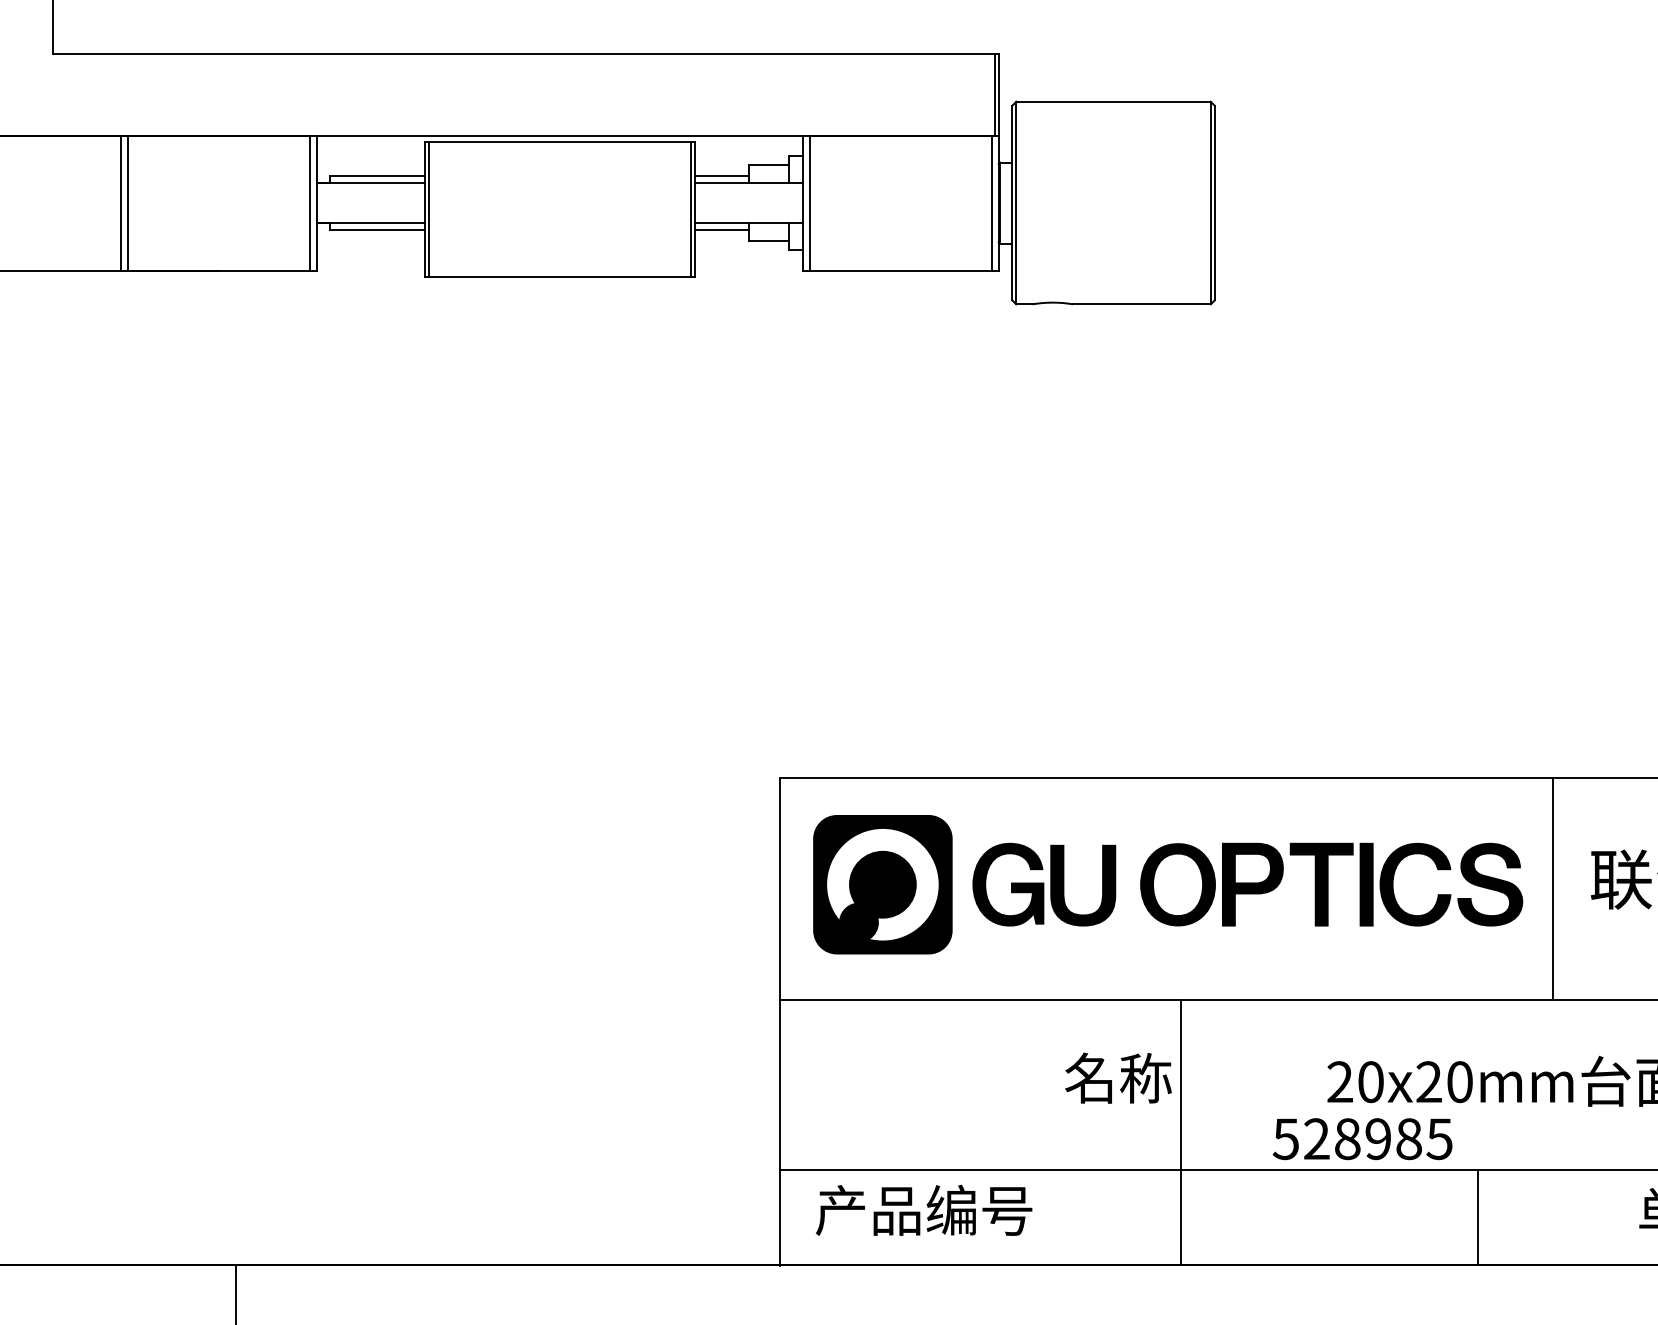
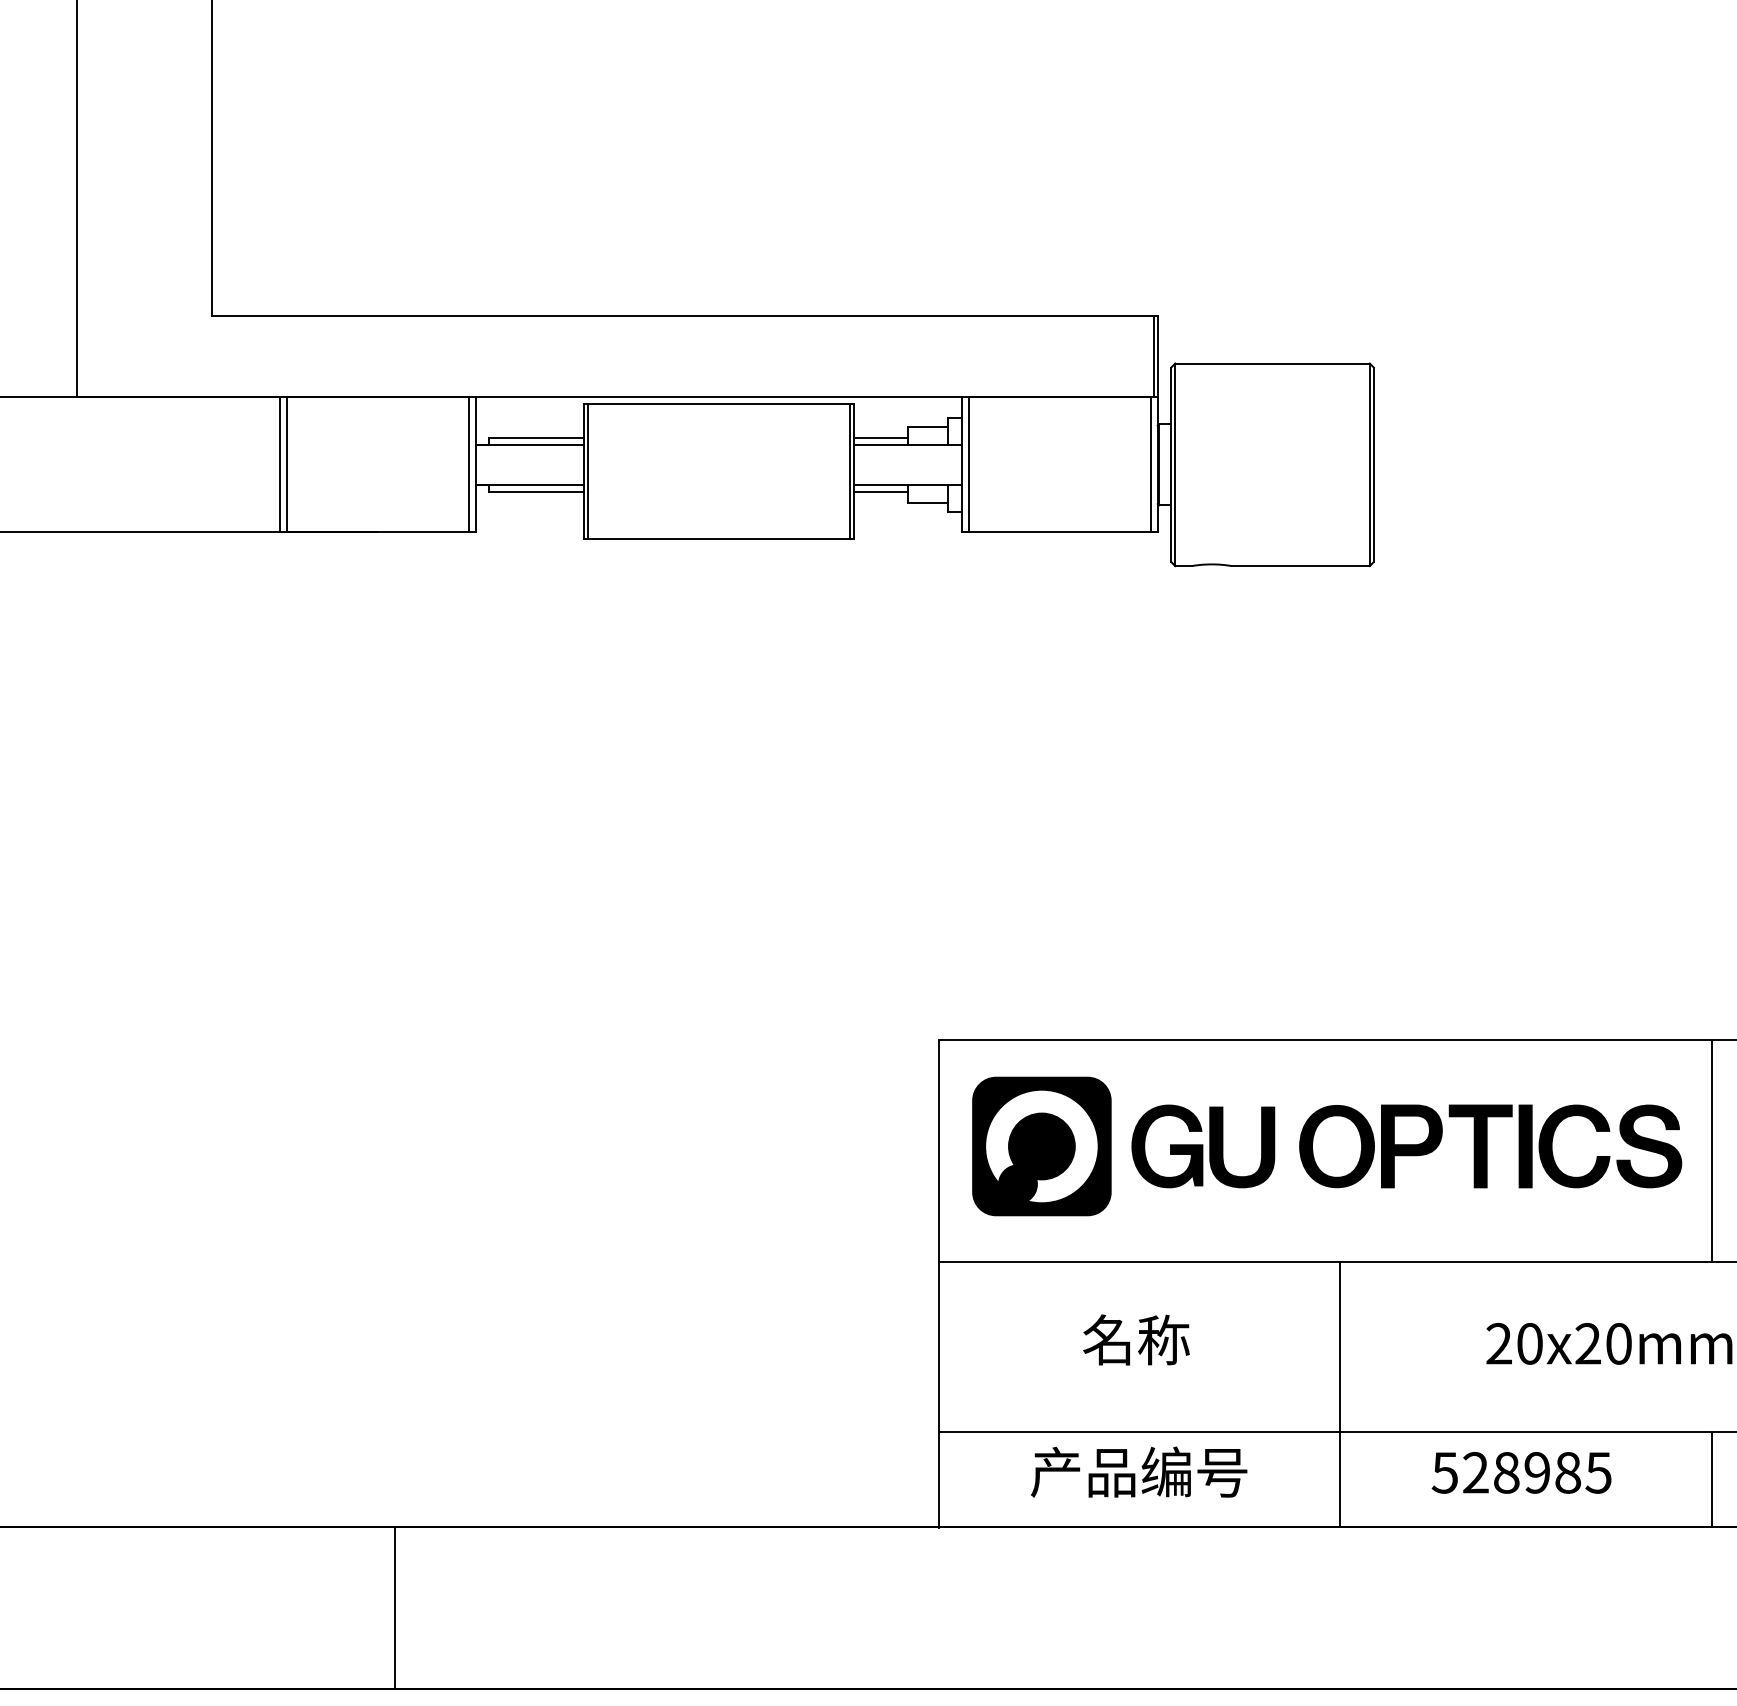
text: (1118, 1077) -> (1136, 1339), moved
text: (1362, 1138) -> (1521, 1472), moved
text: (924, 1209) -> (1139, 1471), moved
line: (1477, 1216) -> (1711, 1478), moved

